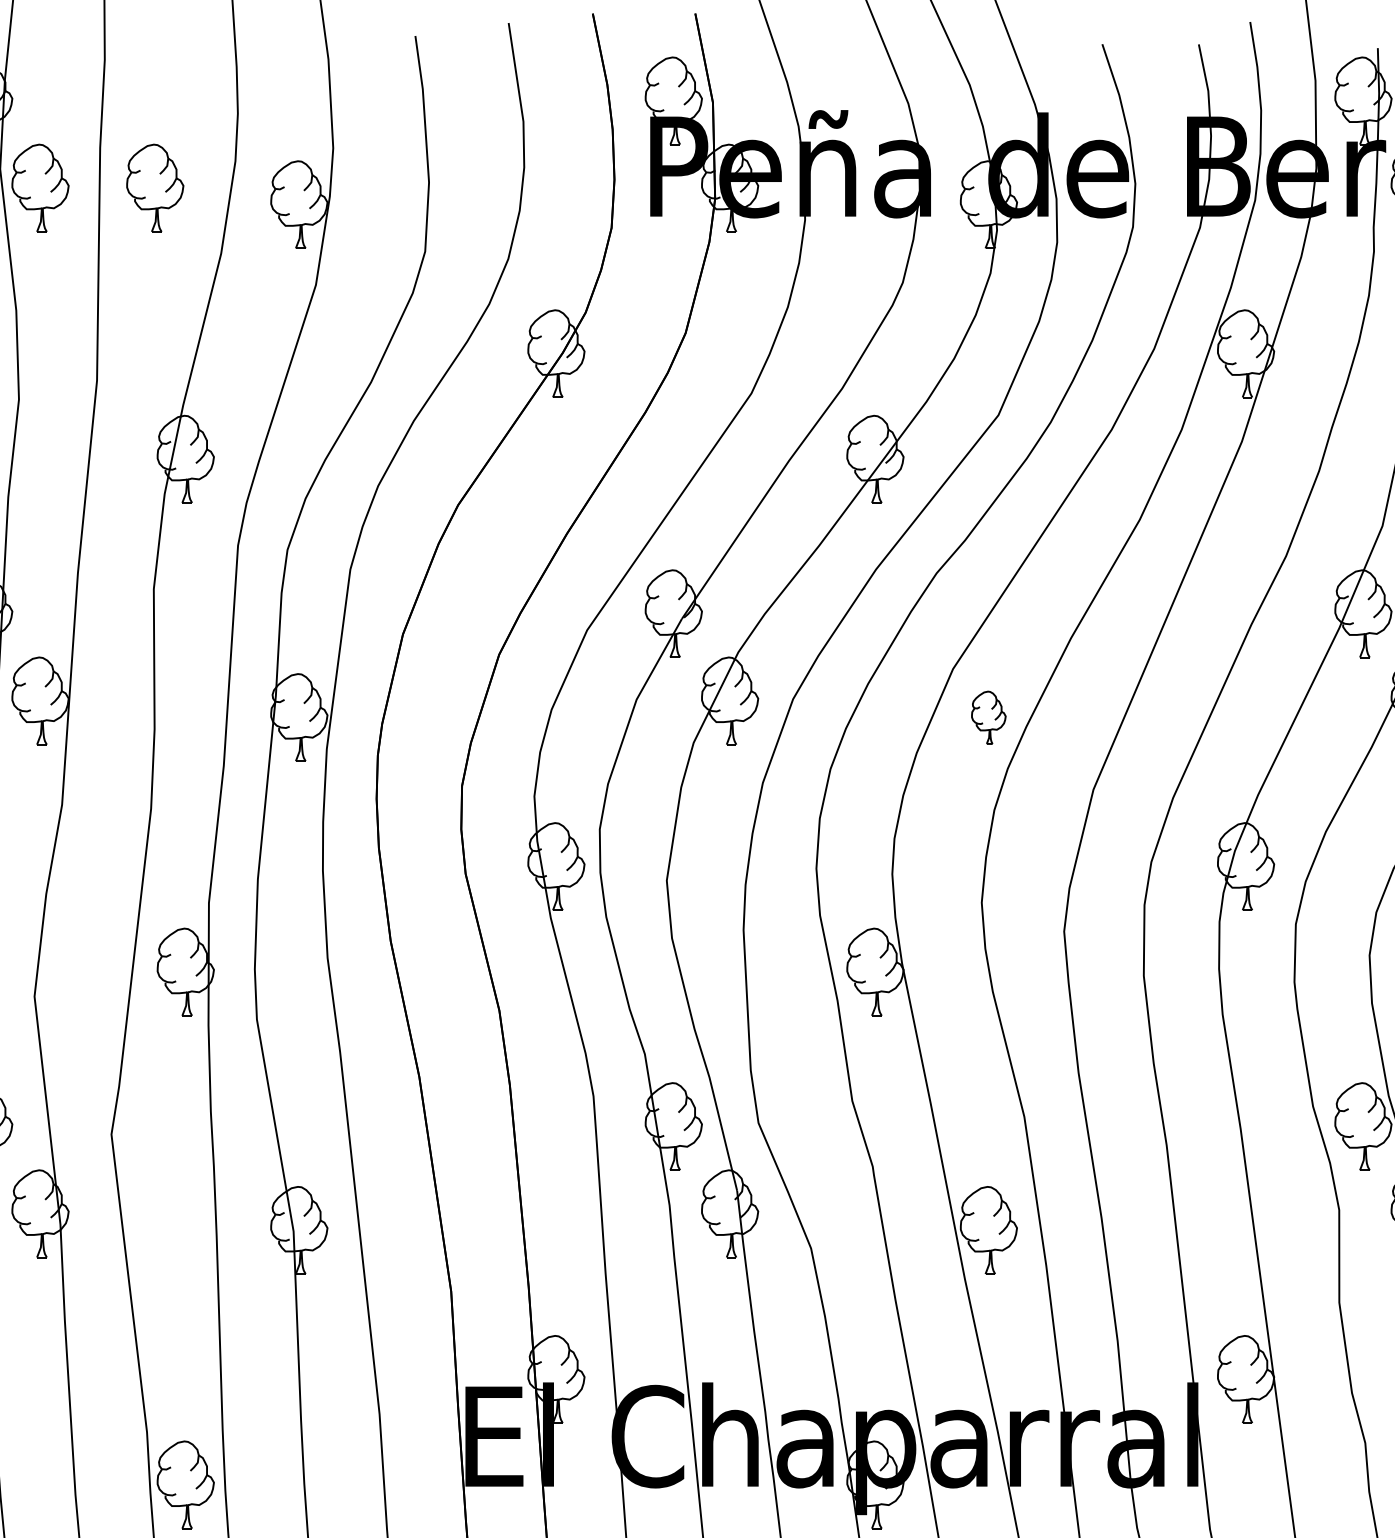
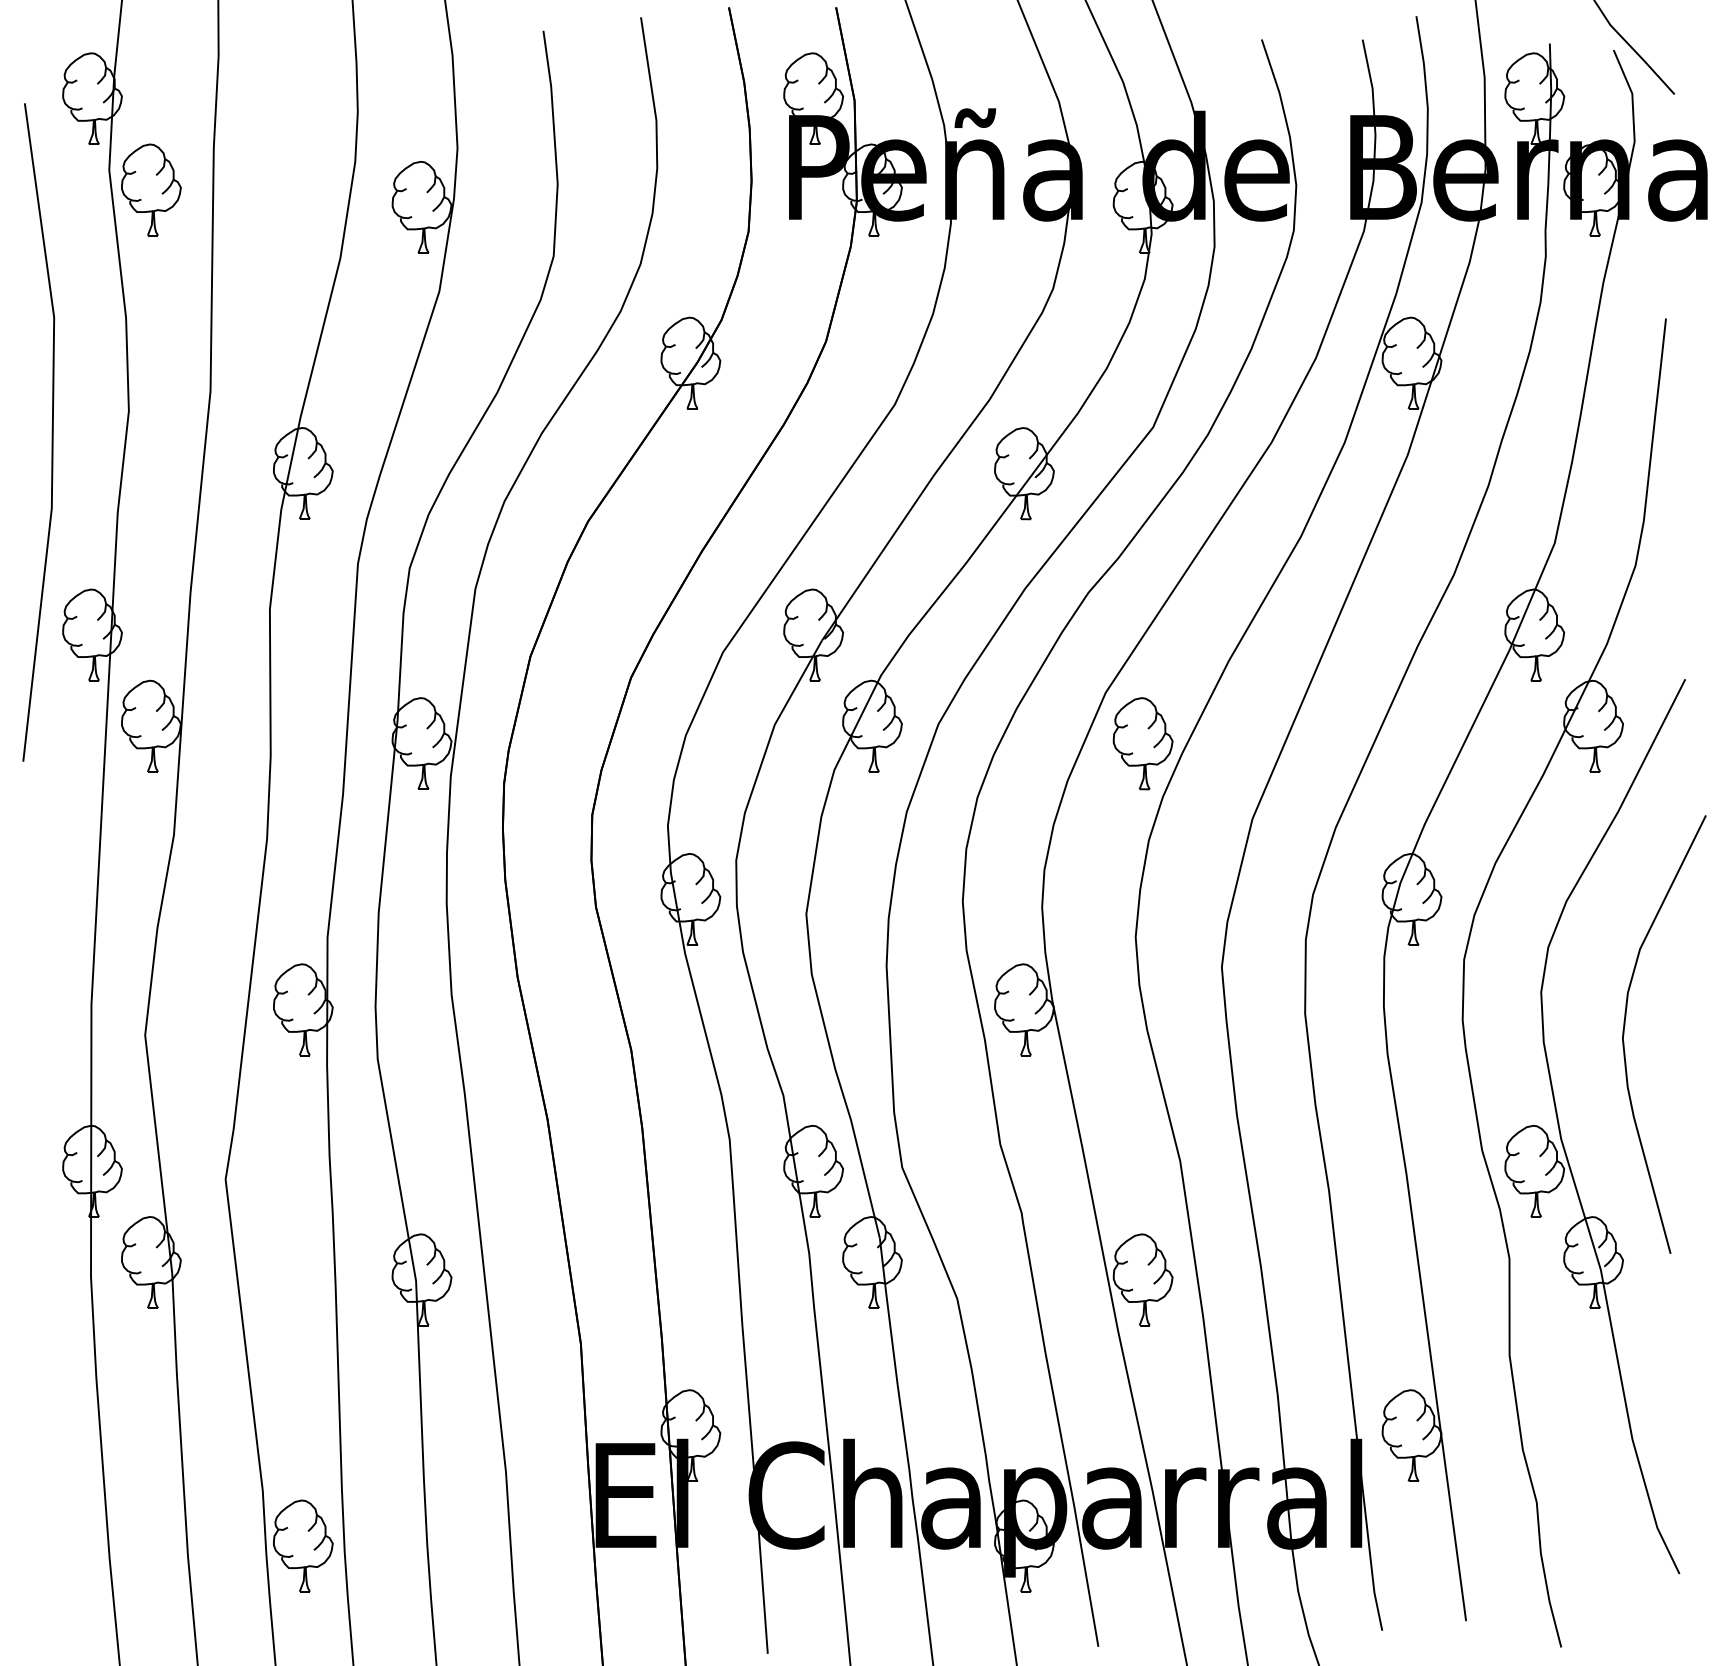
part: (155, 187) -> (271, 189), removed
part: (988, 717) -> (1142, 743), size x1.67

